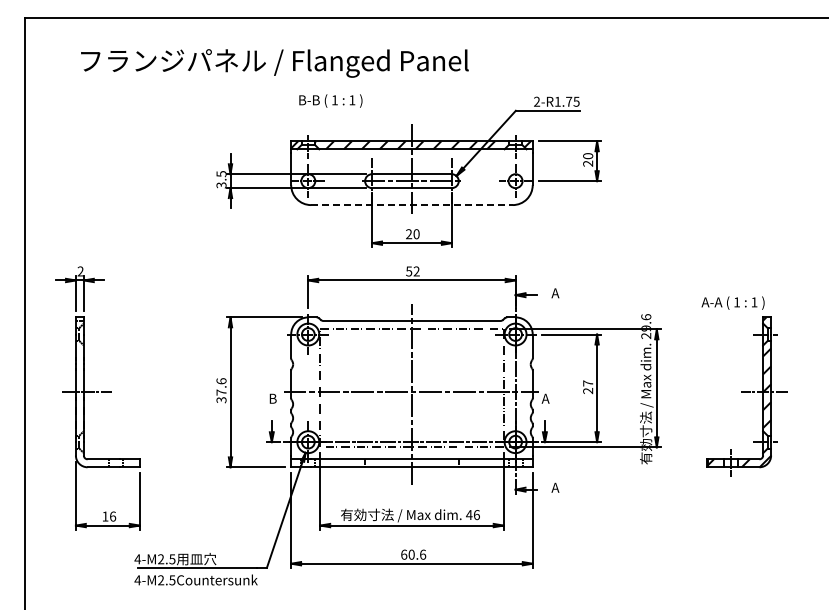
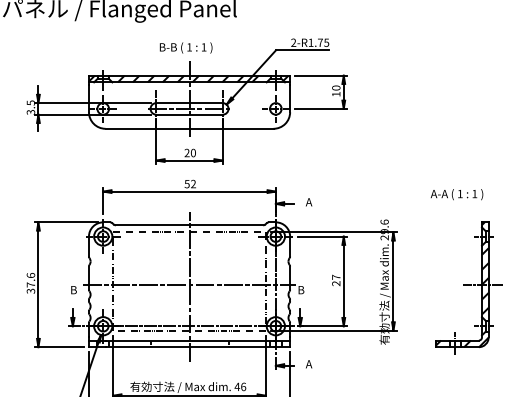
text: (330, 100) -> (185, 47), moved
text: (587, 163) -> (335, 94), 20 -> 10
line: (411, 205) -> (189, 129), dashed -> solid
text: (732, 302) -> (456, 194), moved
text: (545, 398) -> (300, 289), A -> B

